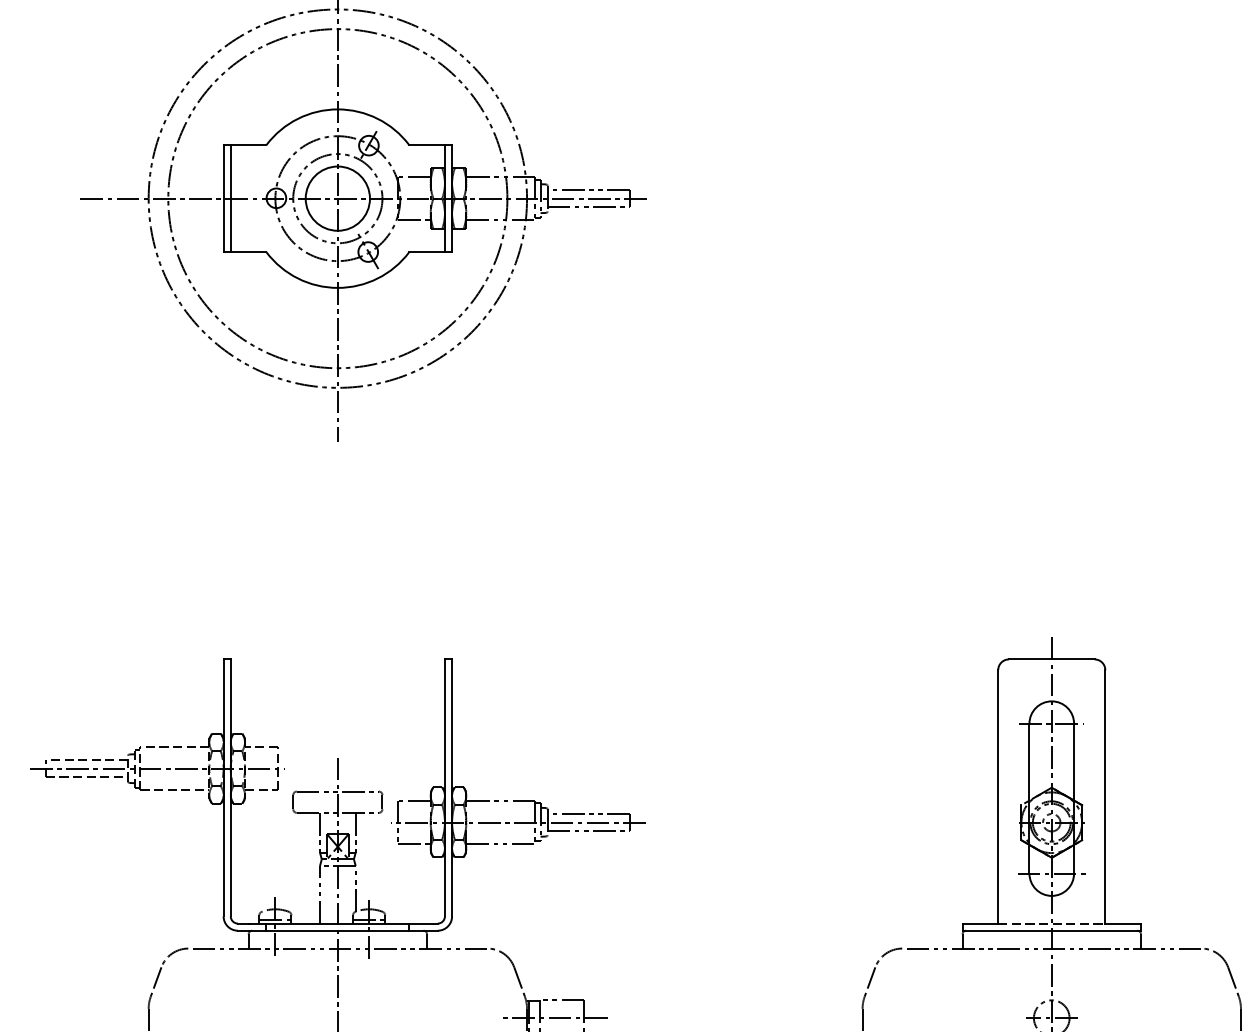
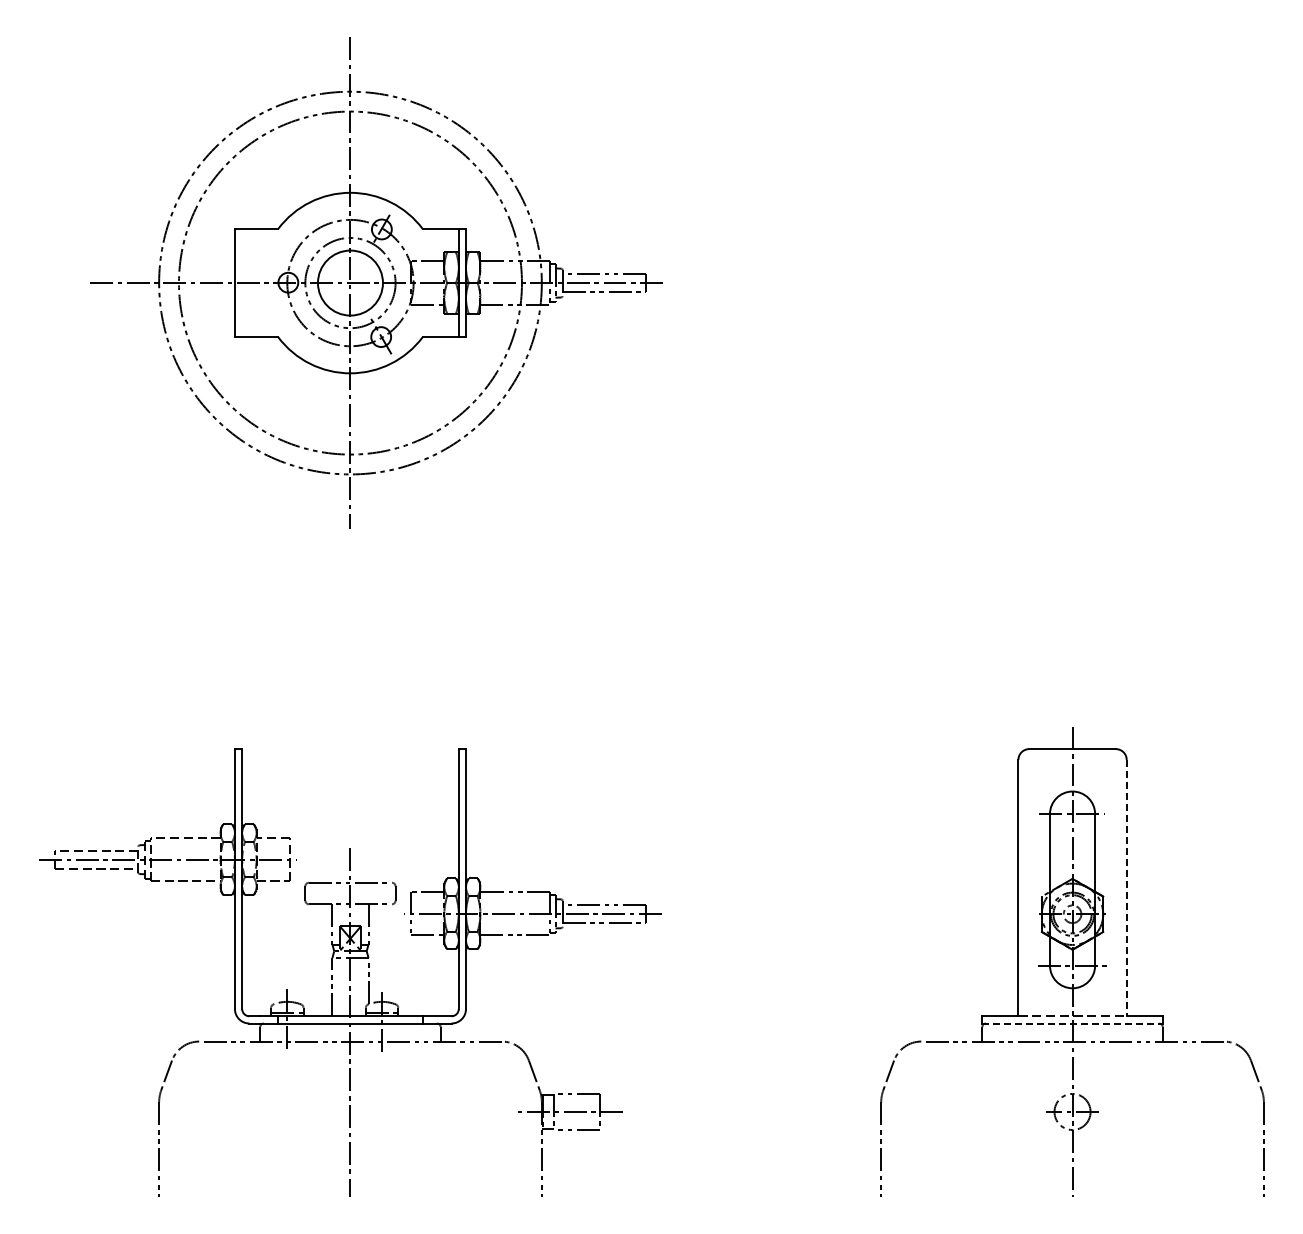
line: (231, 198) -> (242, 282), removed
line: (1105, 797) -> (1126, 888), solid -> dashed
line: (1052, 930) -> (1073, 1023), solid -> dashed

